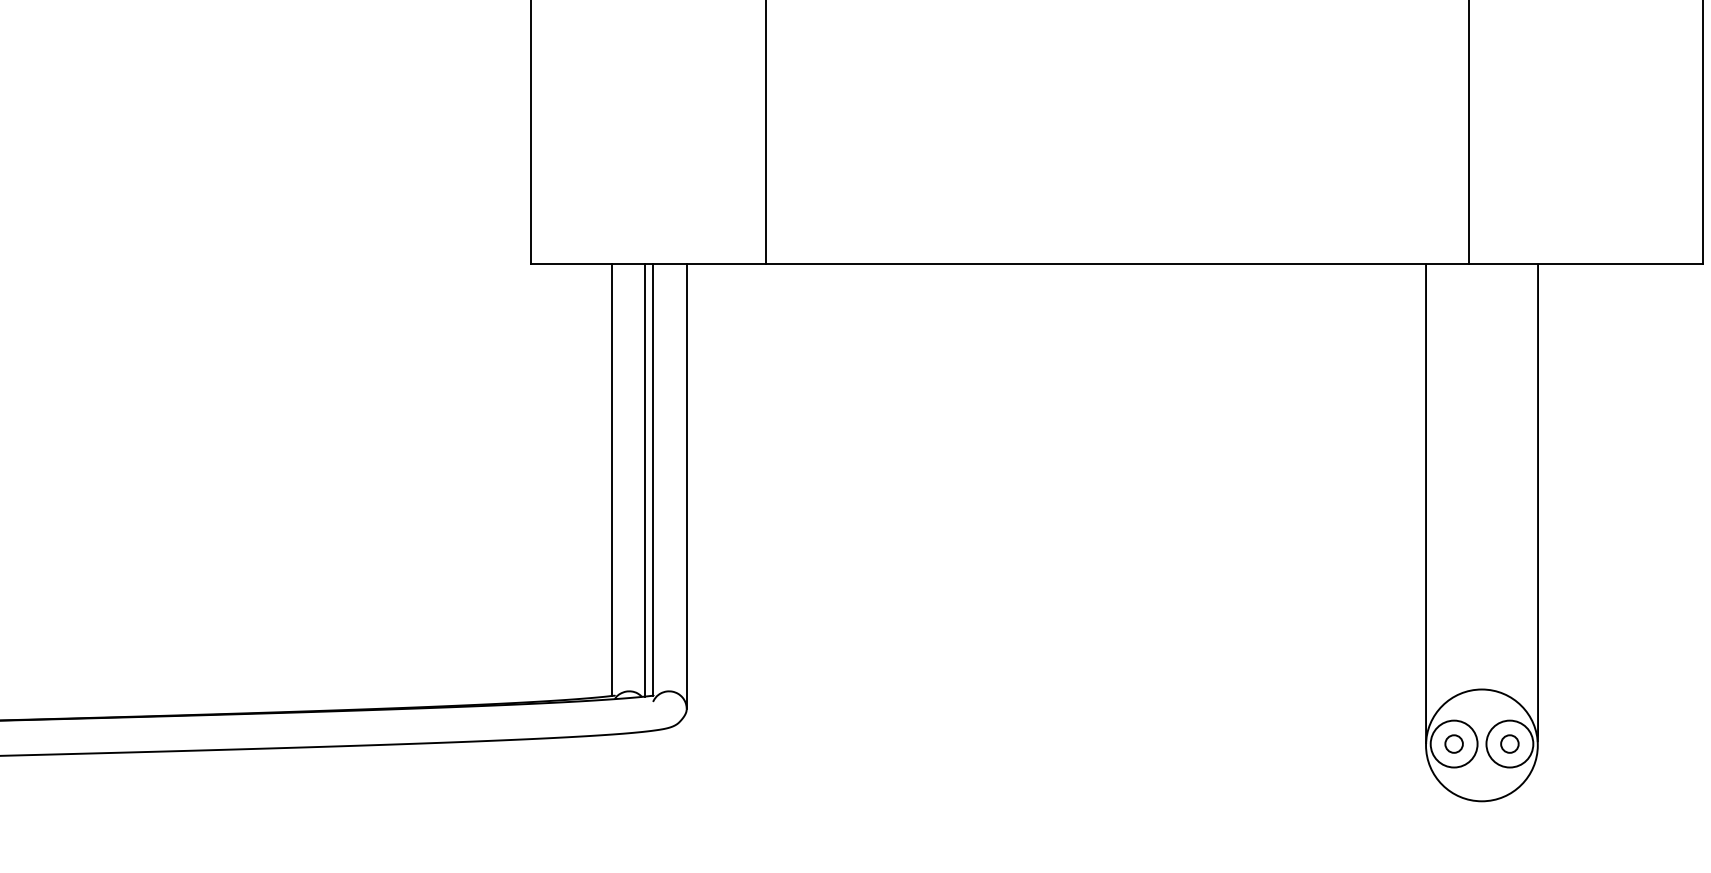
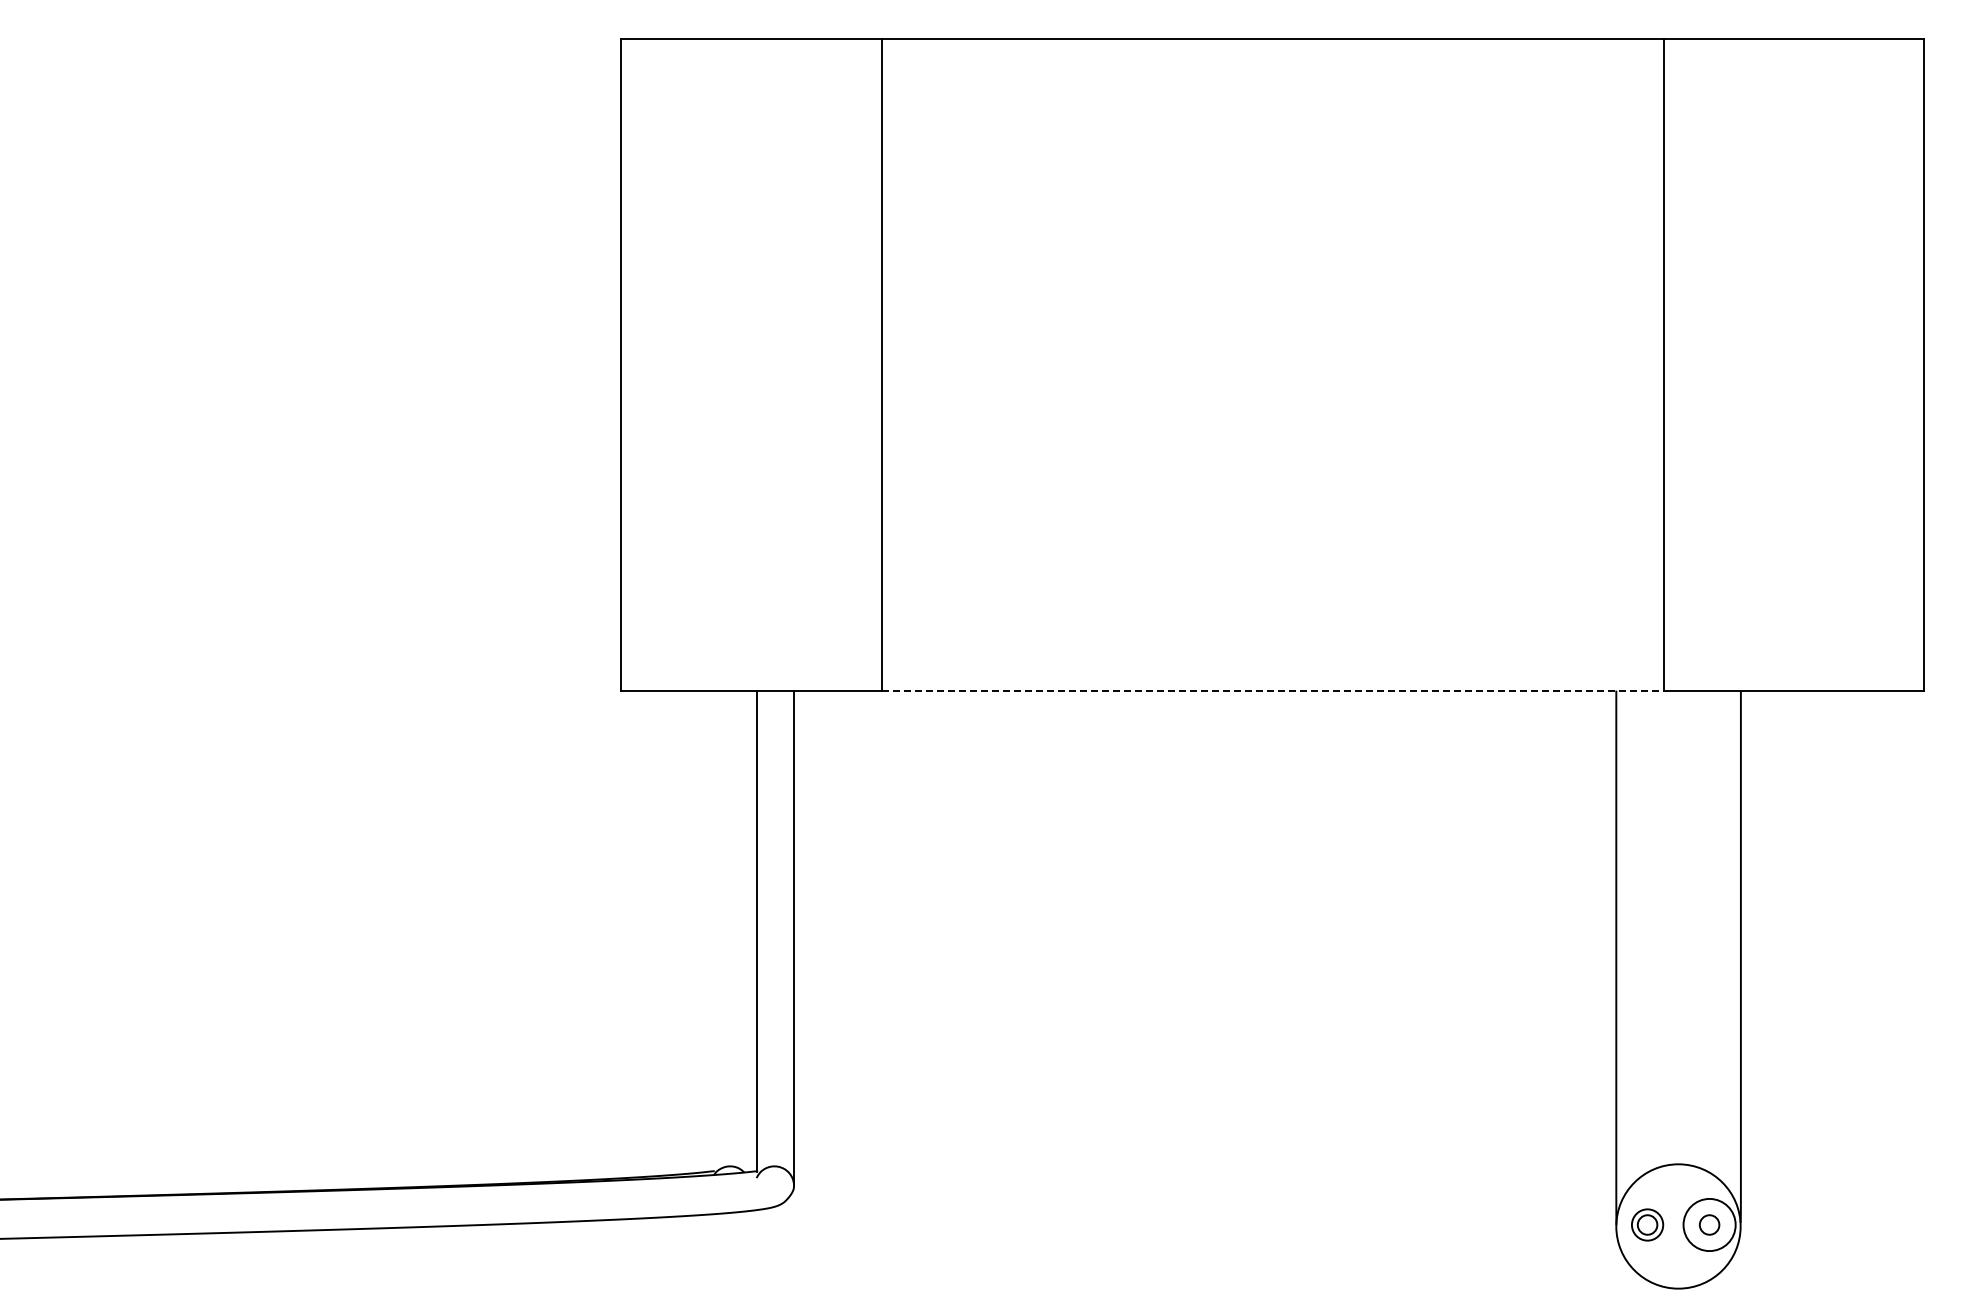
line: (1117, 263) -> (1273, 690), solid -> dashed
line: (611, 480) -> (710, 931), removed
line: (645, 480) -> (748, 931), removed
circle: (1454, 743) -> (1647, 1224), size x0.6

